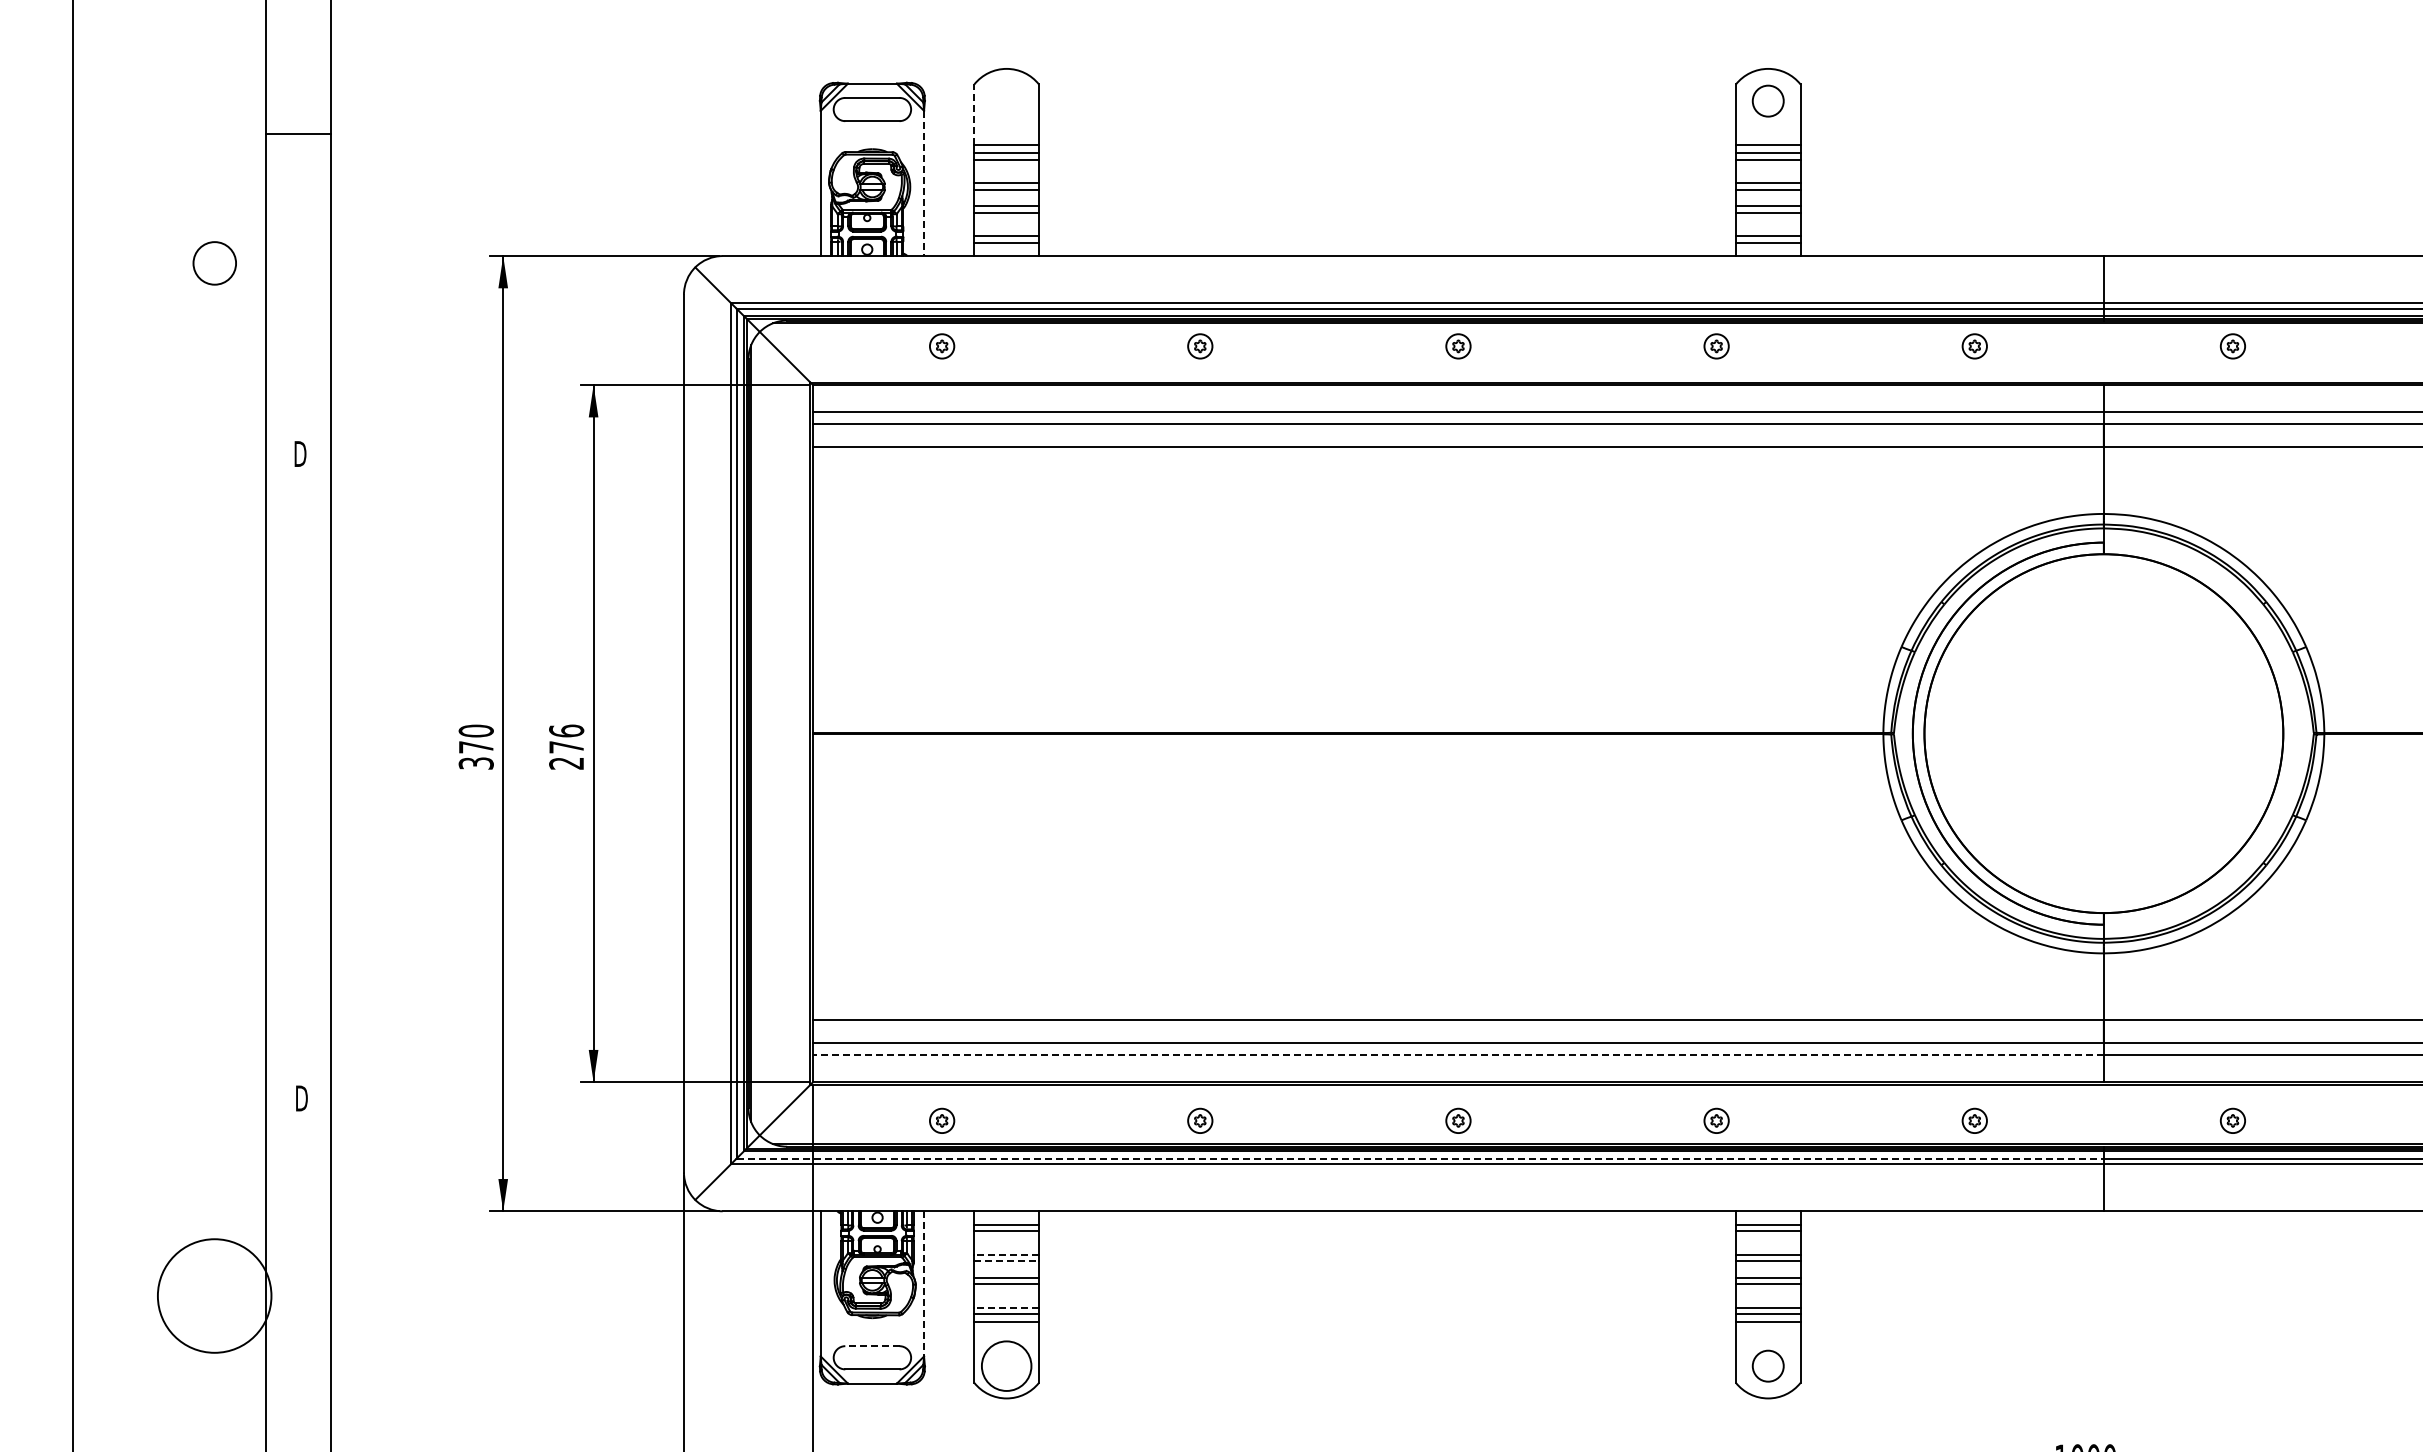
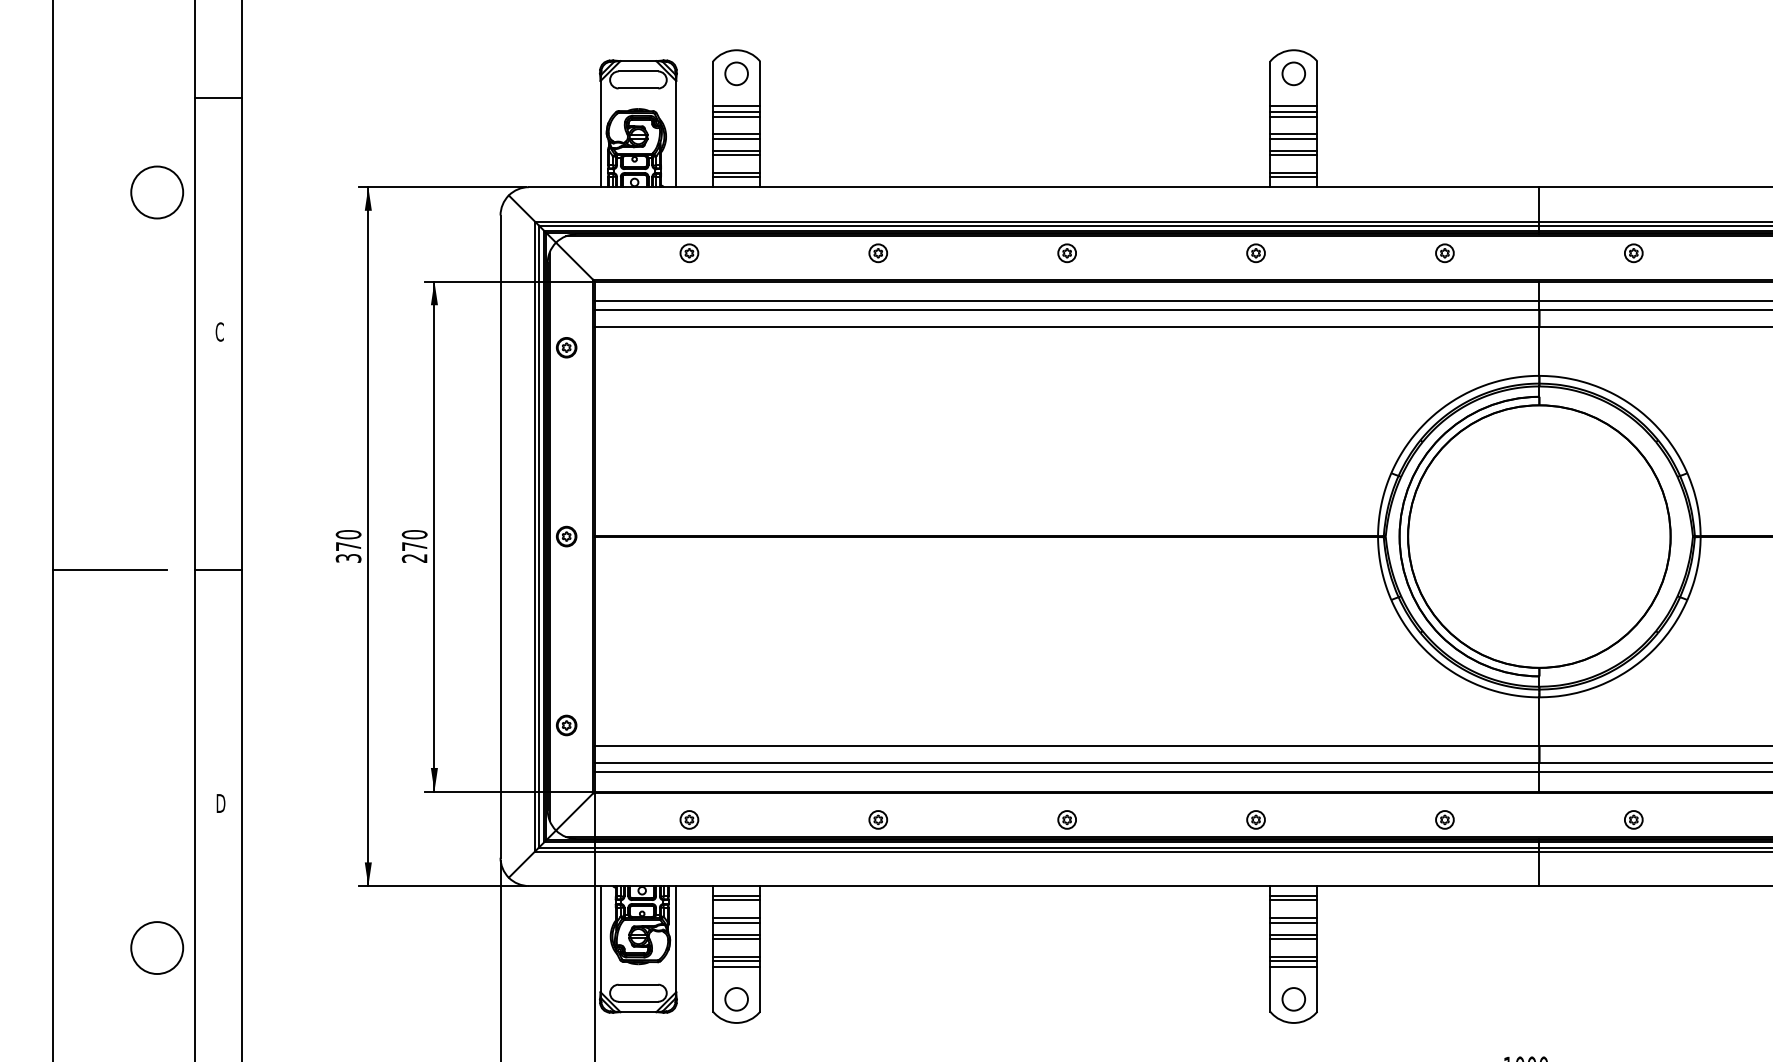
circle: (1006, 100) -> (736, 73), added
line: (974, 114) -> (713, 83), dashed -> solid
line: (924, 183) -> (676, 134), dashed -> solid
circle: (214, 263) -> (157, 192), size x1.67
text: (300, 453) -> (220, 331), D -> C
part: (774, 475) -> (566, 347), added
text: (566, 730) -> (414, 534), 276 -> 270
part: (774, 733) -> (566, 536), added
line: (149, 779) -> (109, 570), added
line: (298, 779) -> (218, 570), added
part: (774, 991) -> (566, 725), added
line: (1457, 1055) -> (1066, 772), dashed -> solid
line: (1420, 1158) -> (1039, 847), dashed -> solid
line: (1006, 1254) -> (736, 917), dashed -> solid
line: (1007, 1261) -> (737, 922), dashed -> solid
line: (924, 1283) -> (676, 938), dashed -> solid
circle: (214, 1295) -> (157, 947), size x0.62
line: (1006, 1307) -> (736, 956), dashed -> solid
line: (871, 1346) -> (637, 984), dashed -> solid
circle: (1006, 1365) -> (736, 998), size x0.62

